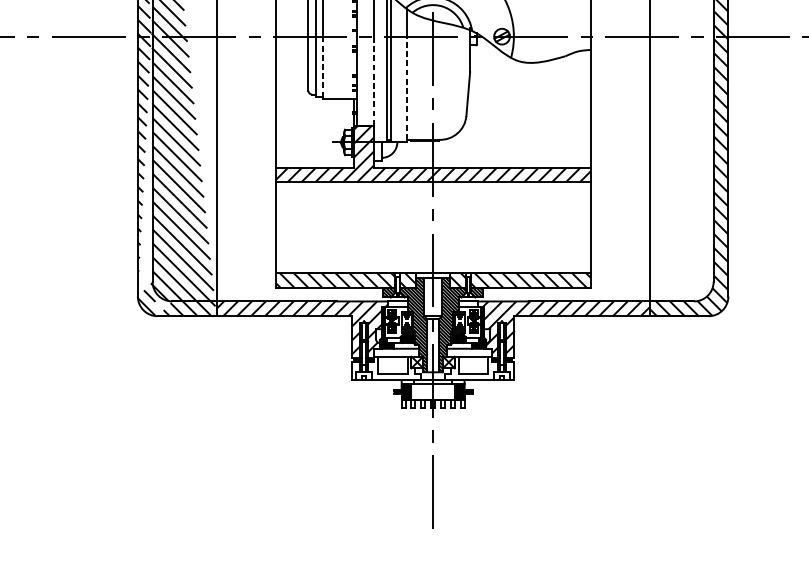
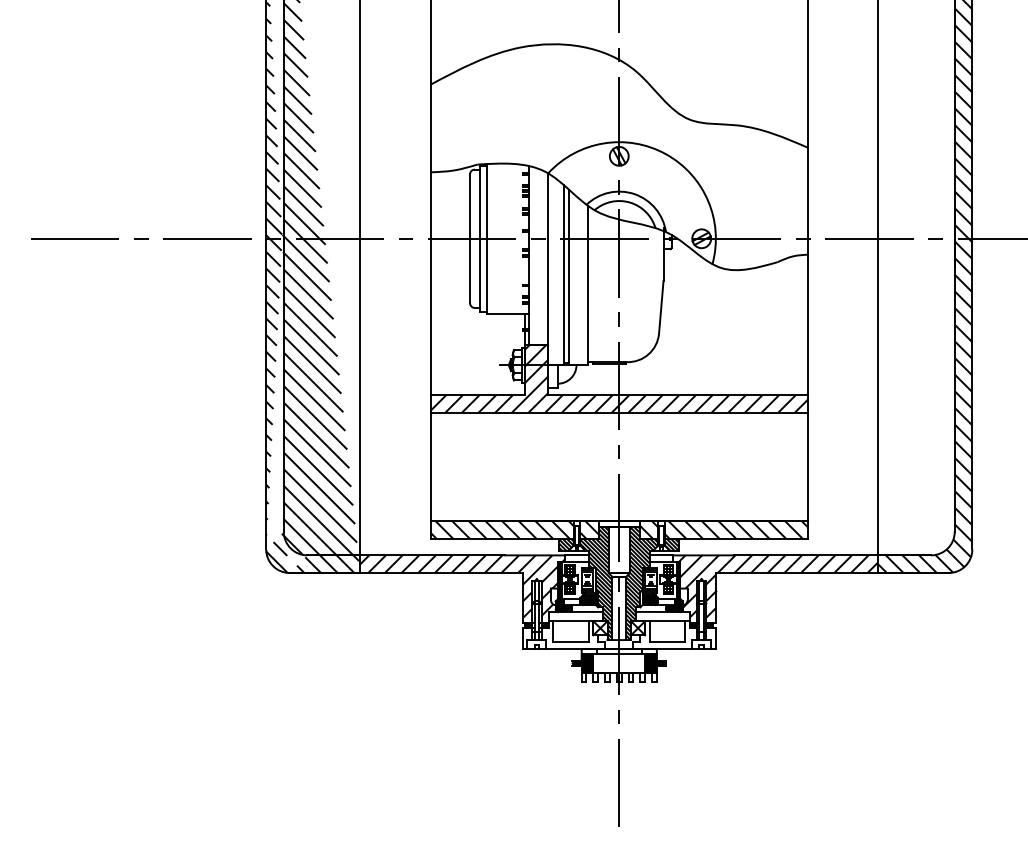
line: (322, 66) -> (487, 274), dashed -> solid
line: (373, 80) -> (548, 291), dashed -> solid
line: (406, 88) -> (587, 300), dashed -> solid

